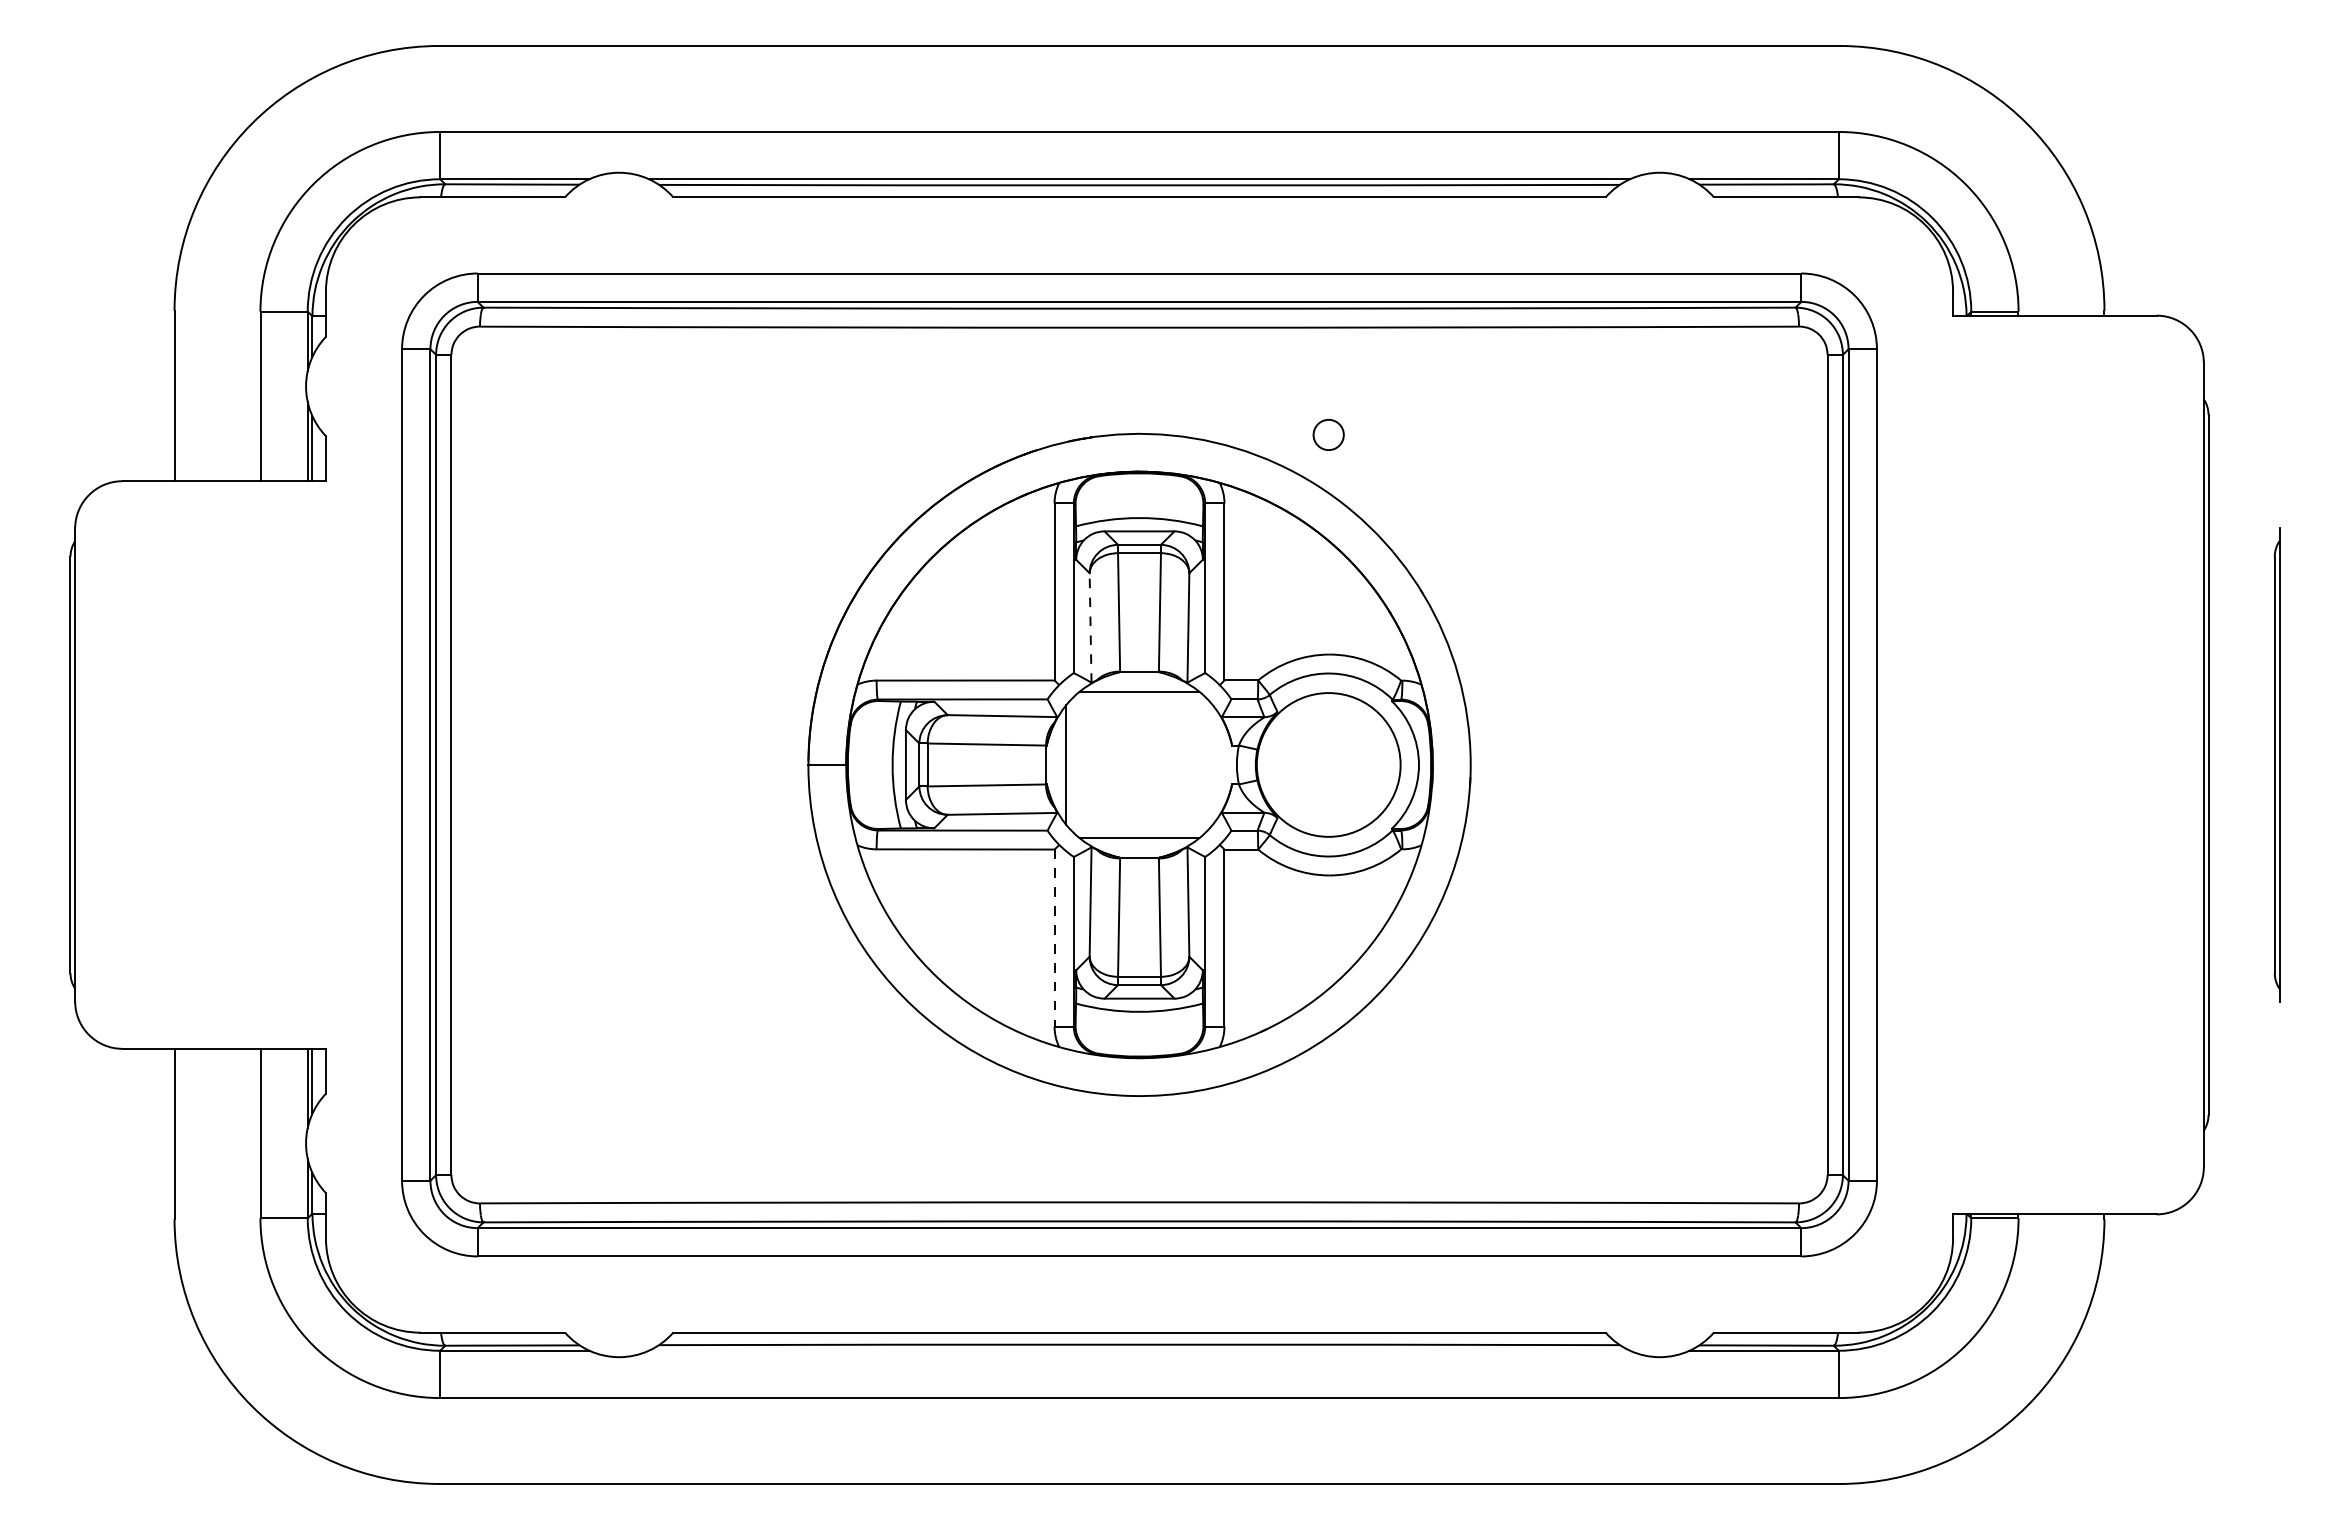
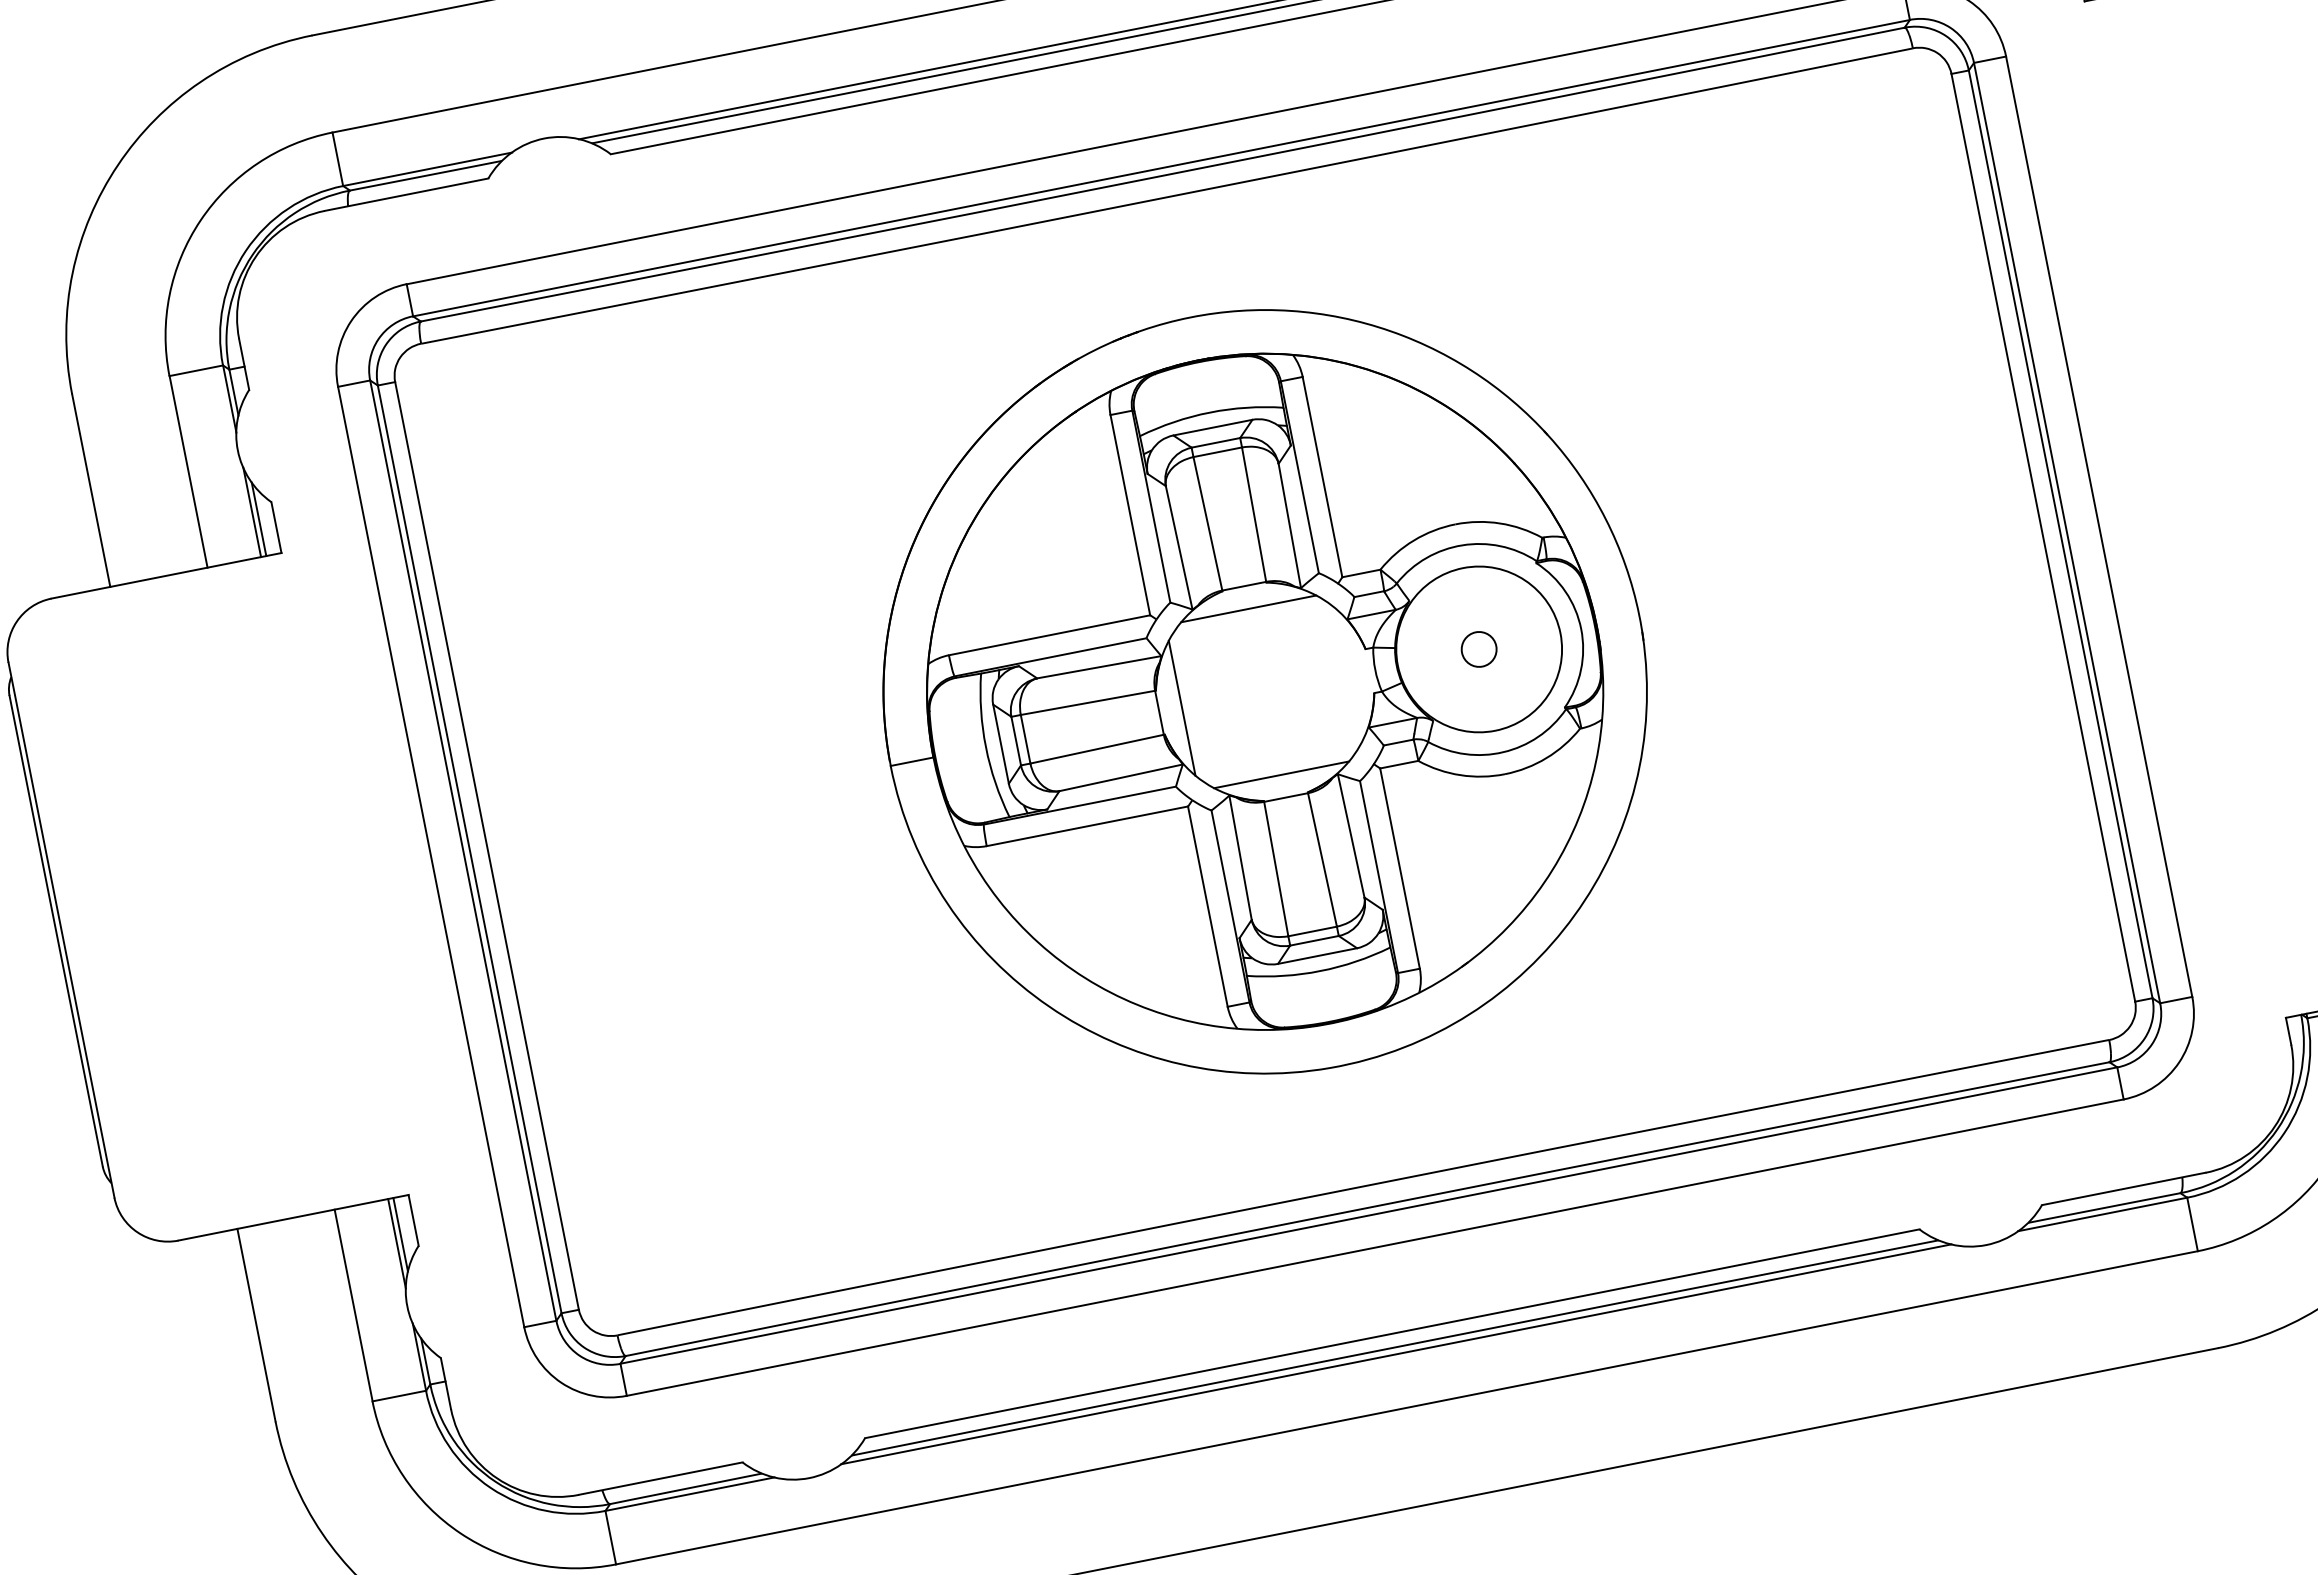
circle: (1328, 434) -> (1478, 648), moved
line: (1090, 627) -> (1178, 547), dashed -> solid
line: (1054, 938) -> (1207, 907), dashed -> solid
line: (1139, 1350) -> (1396, 1354), added

